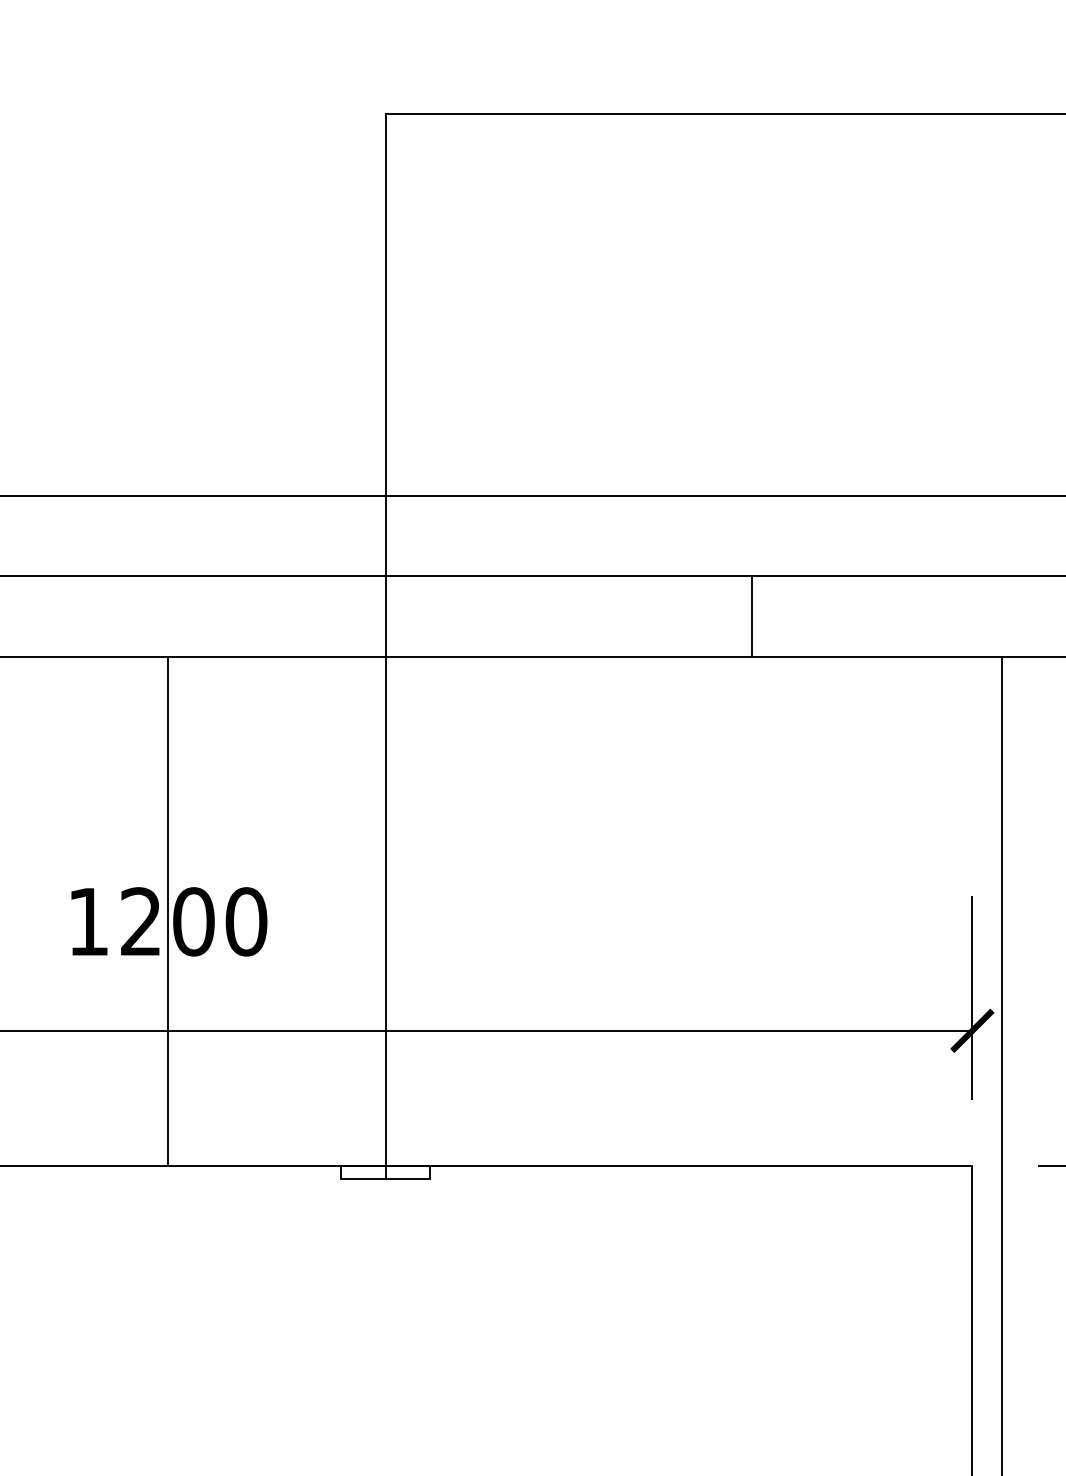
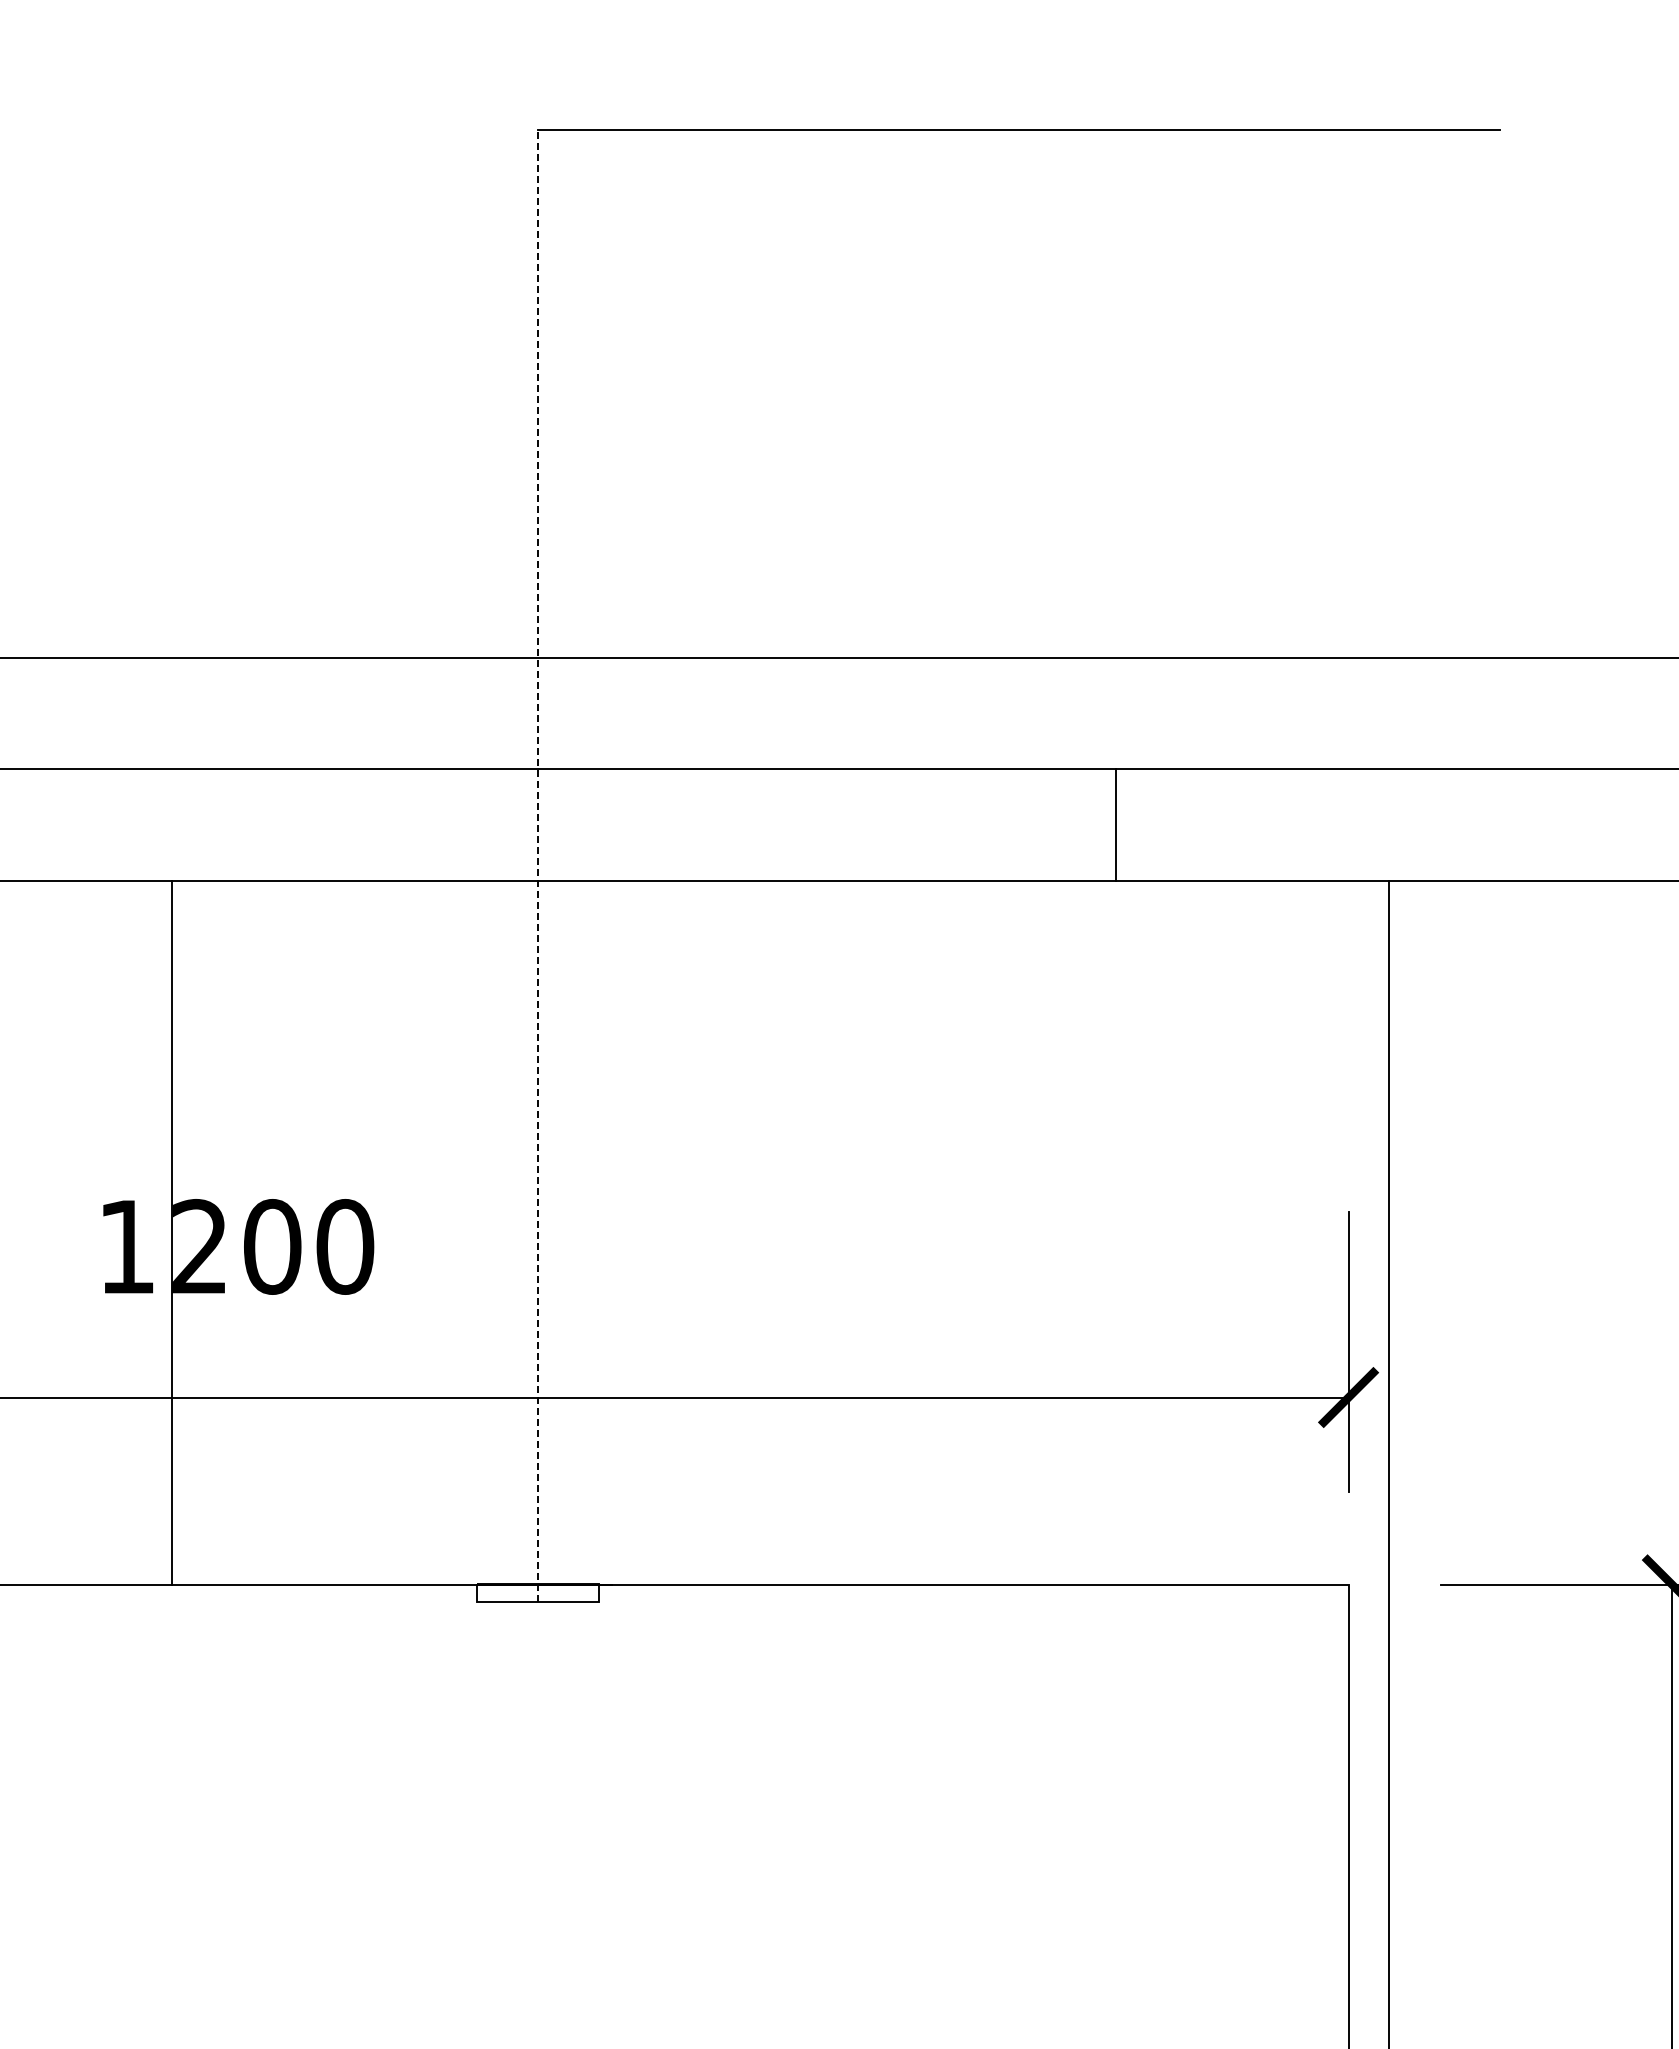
line: (752, 616) -> (1115, 824), moved
line: (385, 645) -> (537, 865), solid -> dashed
line: (167, 911) -> (172, 1232), moved

